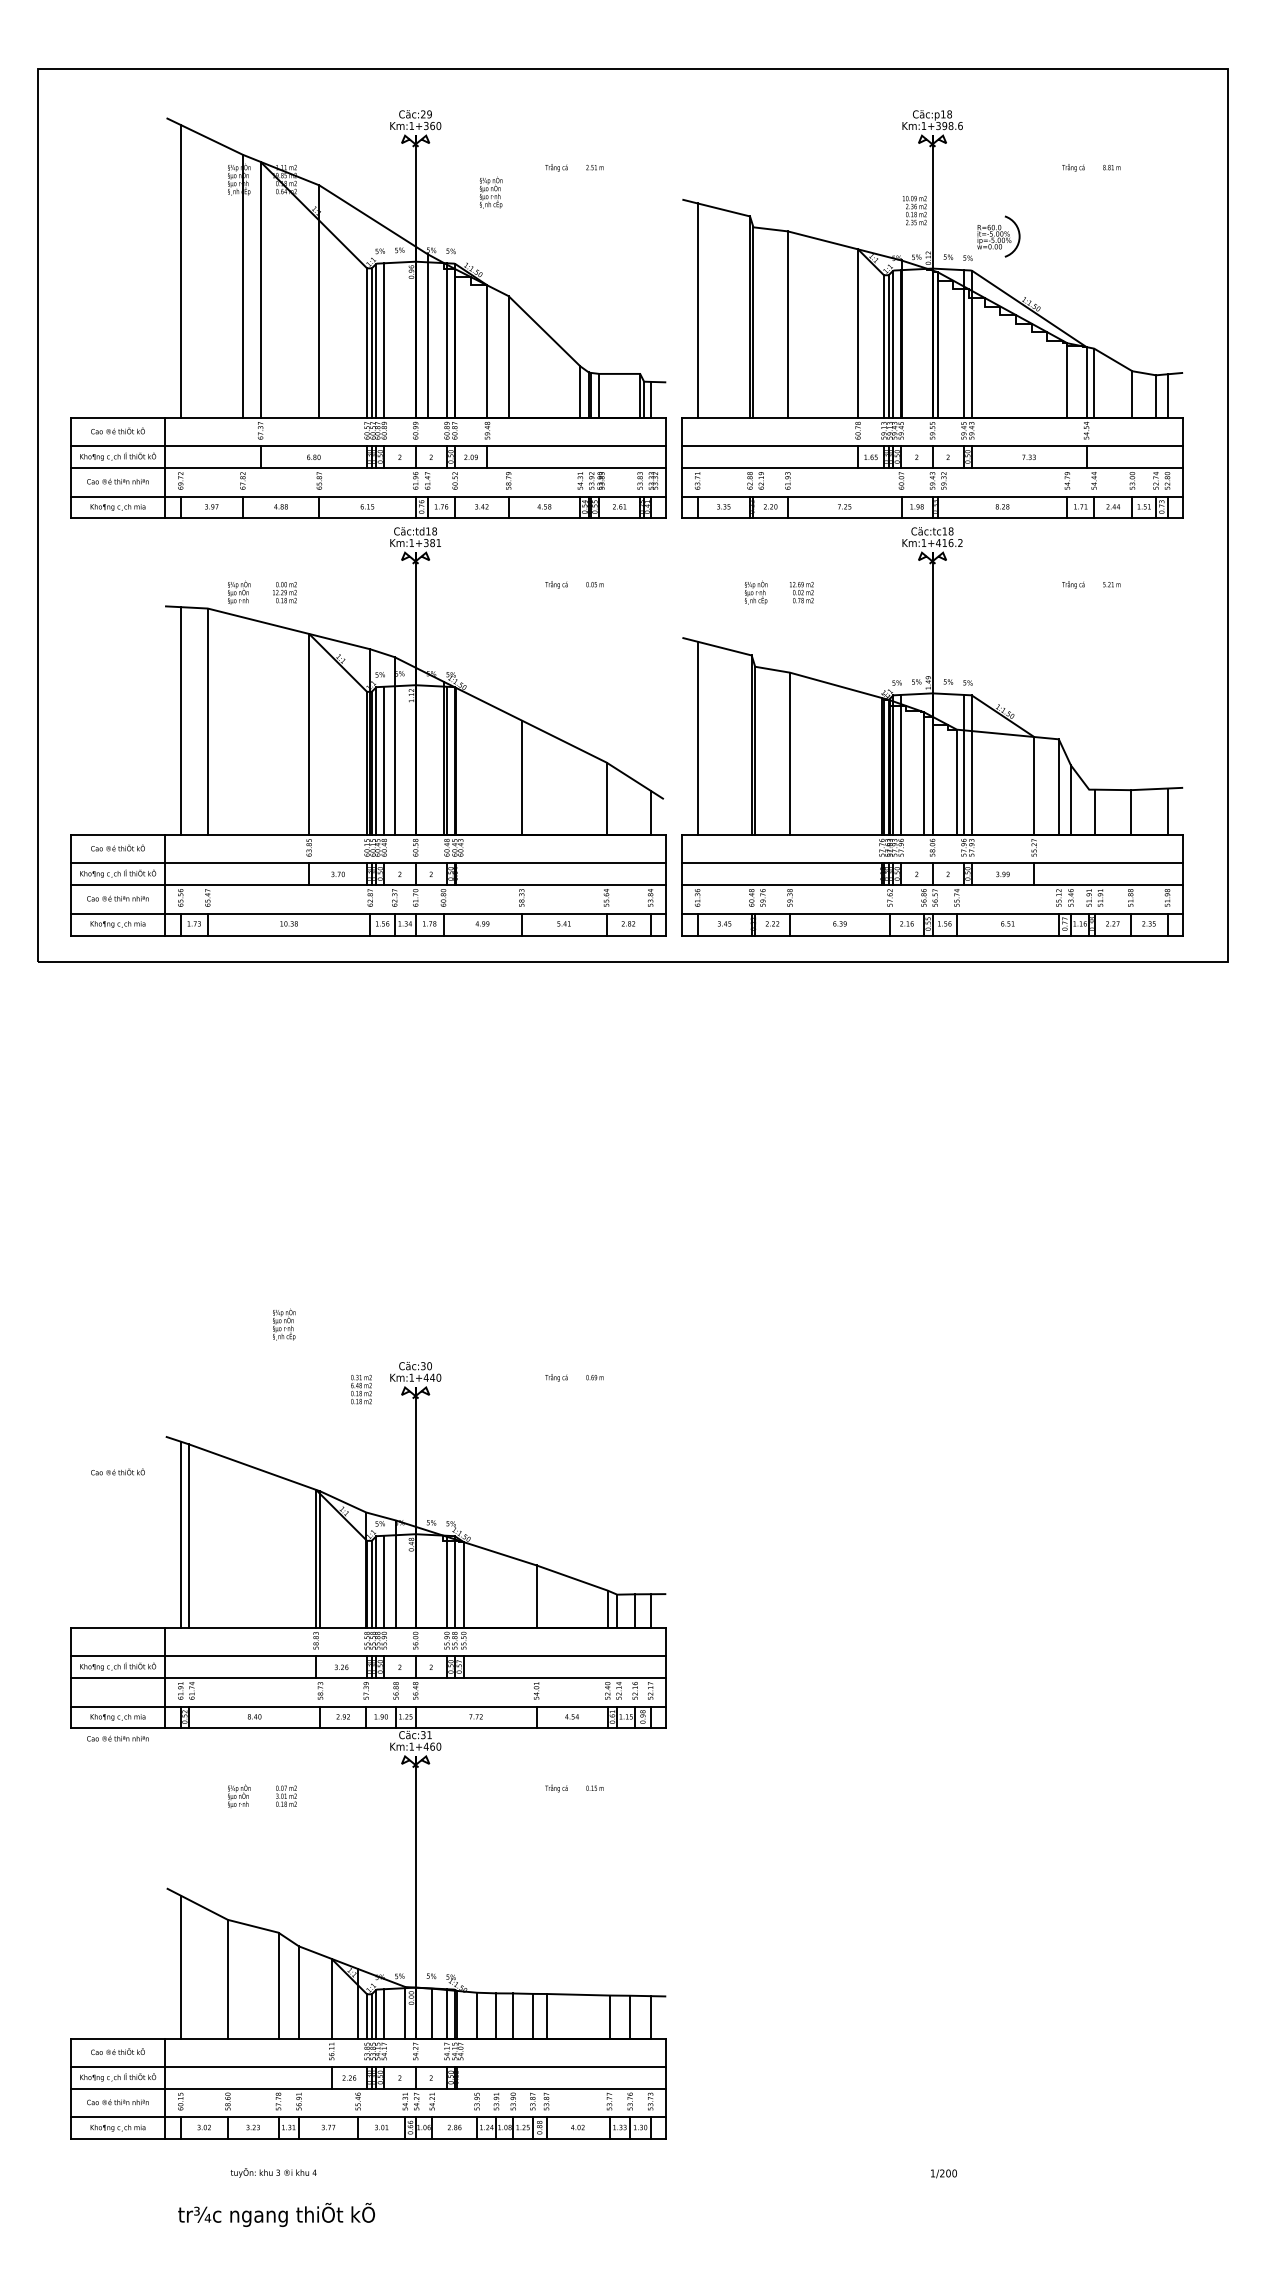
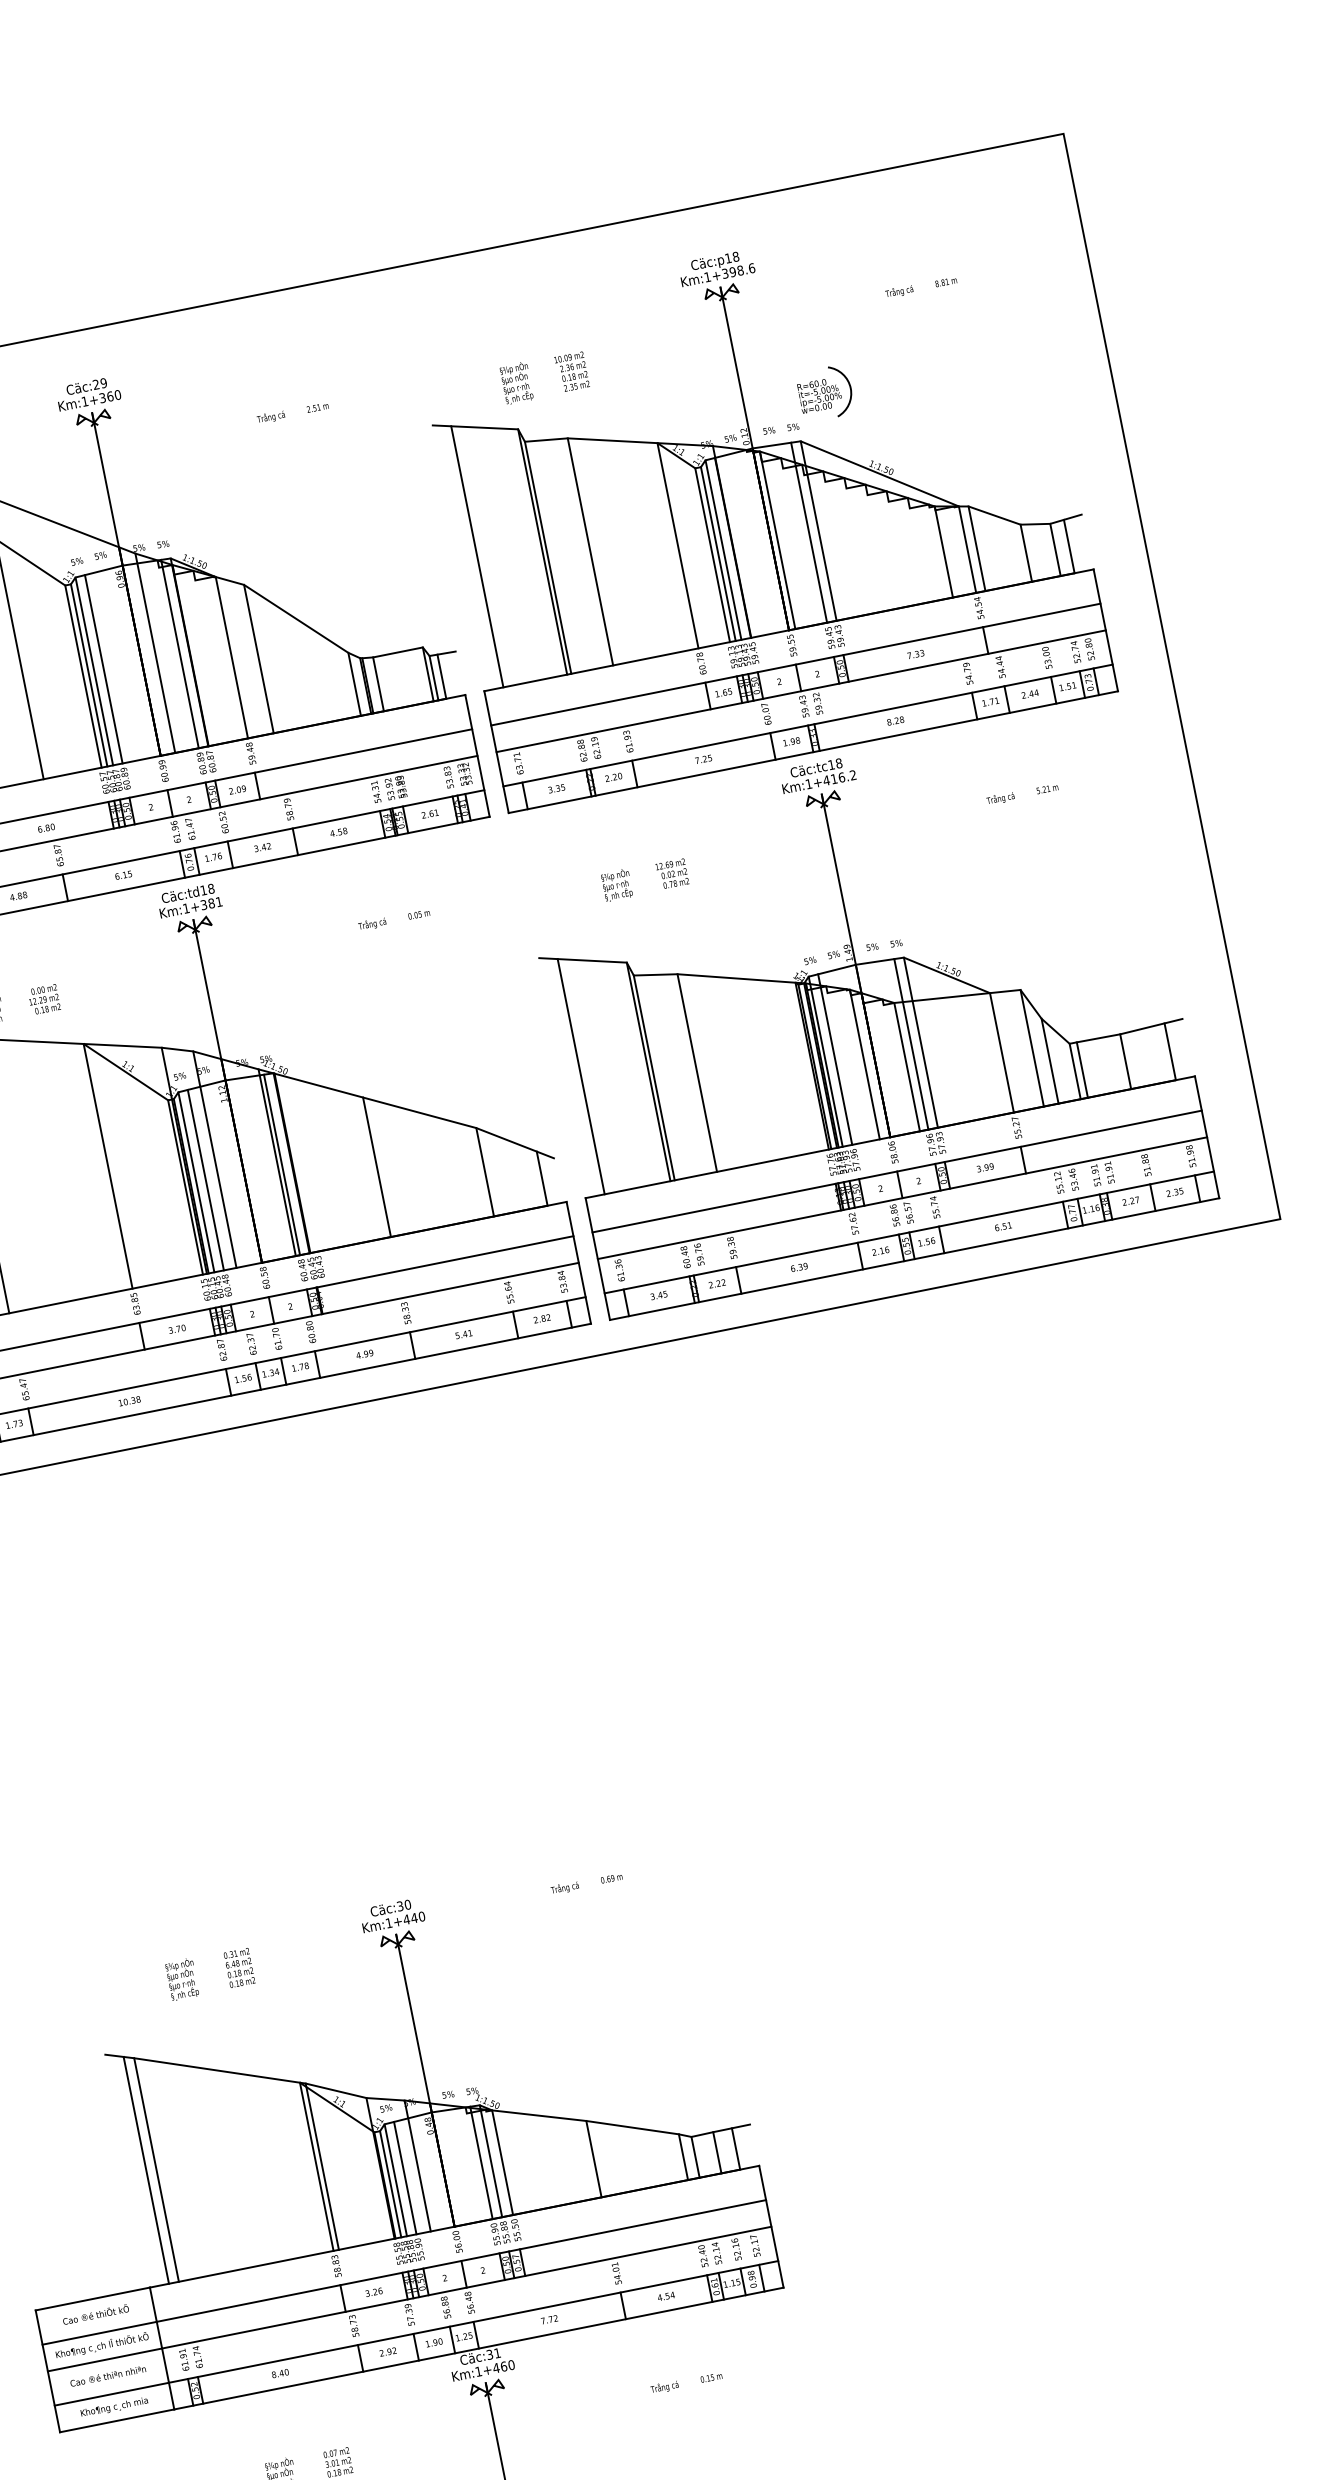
text: (490, 192) -> (515, 383), moved
text: (914, 210) -> (571, 371), moved
line: (1089, 812) -> (1075, 1071), added
text: (284, 1324) -> (182, 1979), moved
text: (361, 1389) -> (239, 1967), moved
text: (117, 1471) -> (95, 2314), moved
text: (117, 1738) -> (107, 2376), moved

